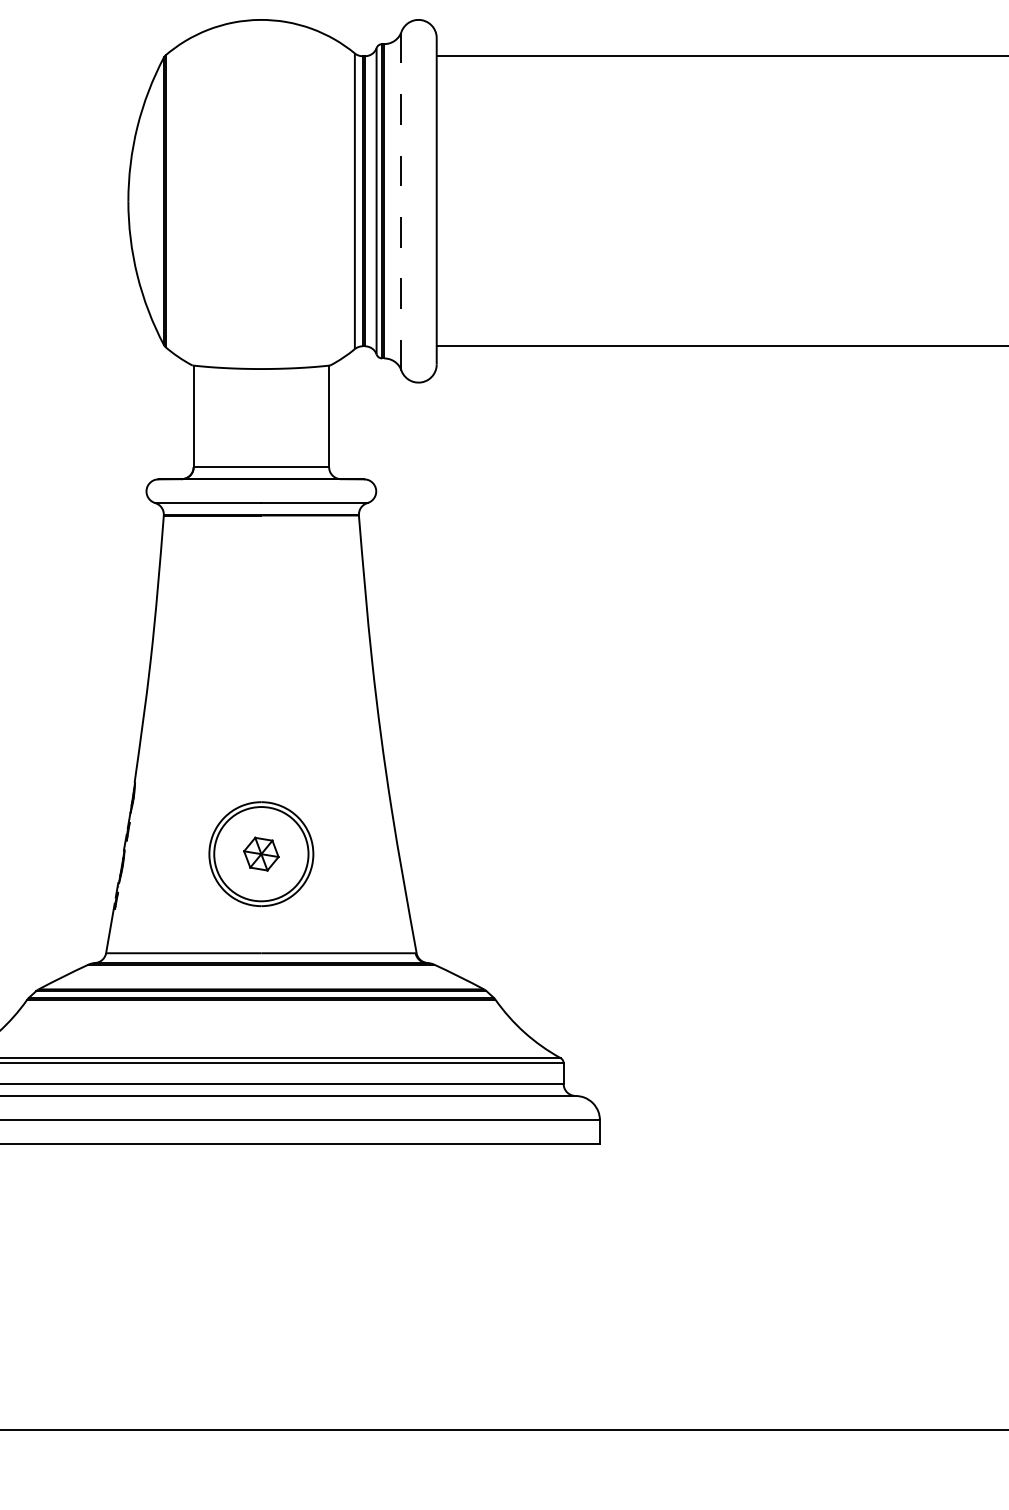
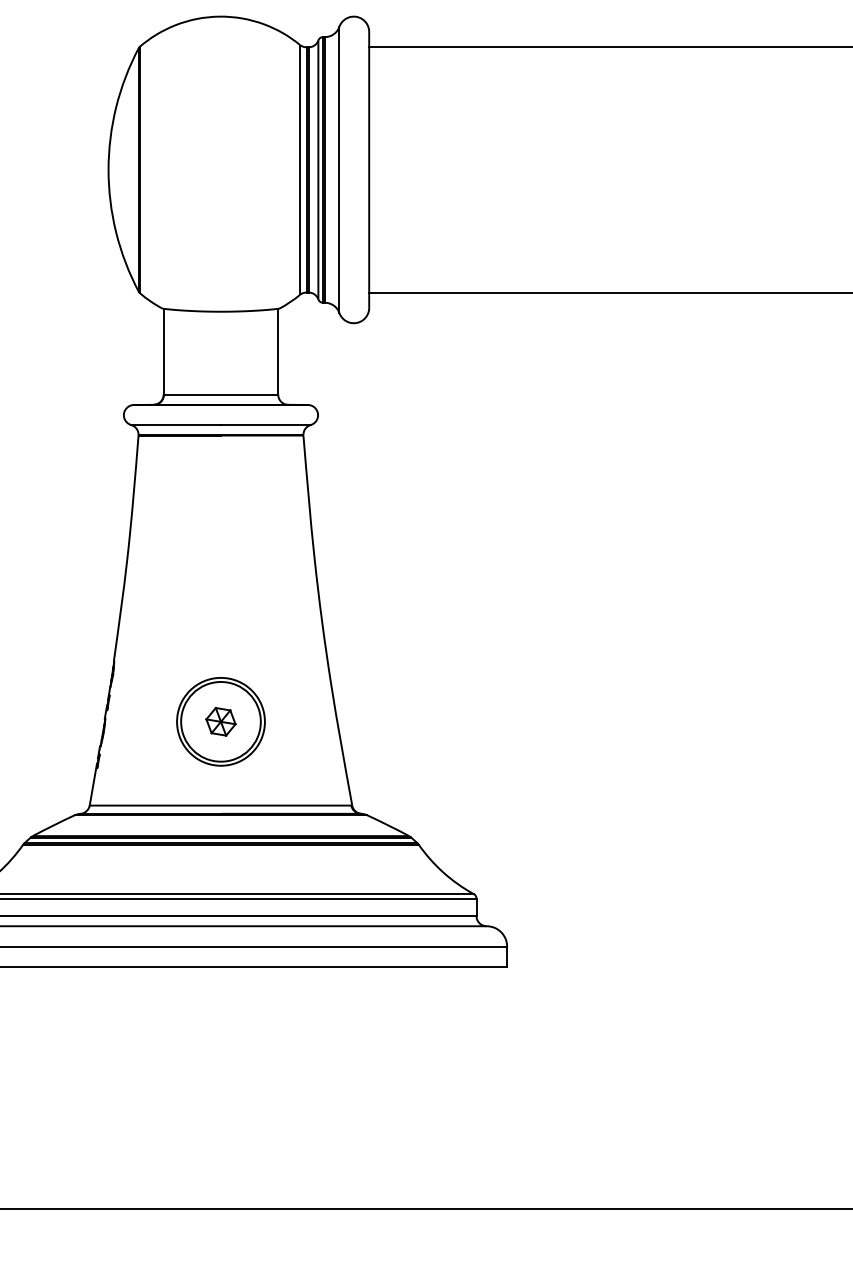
line: (401, 200) -> (339, 169), dashed -> solid

